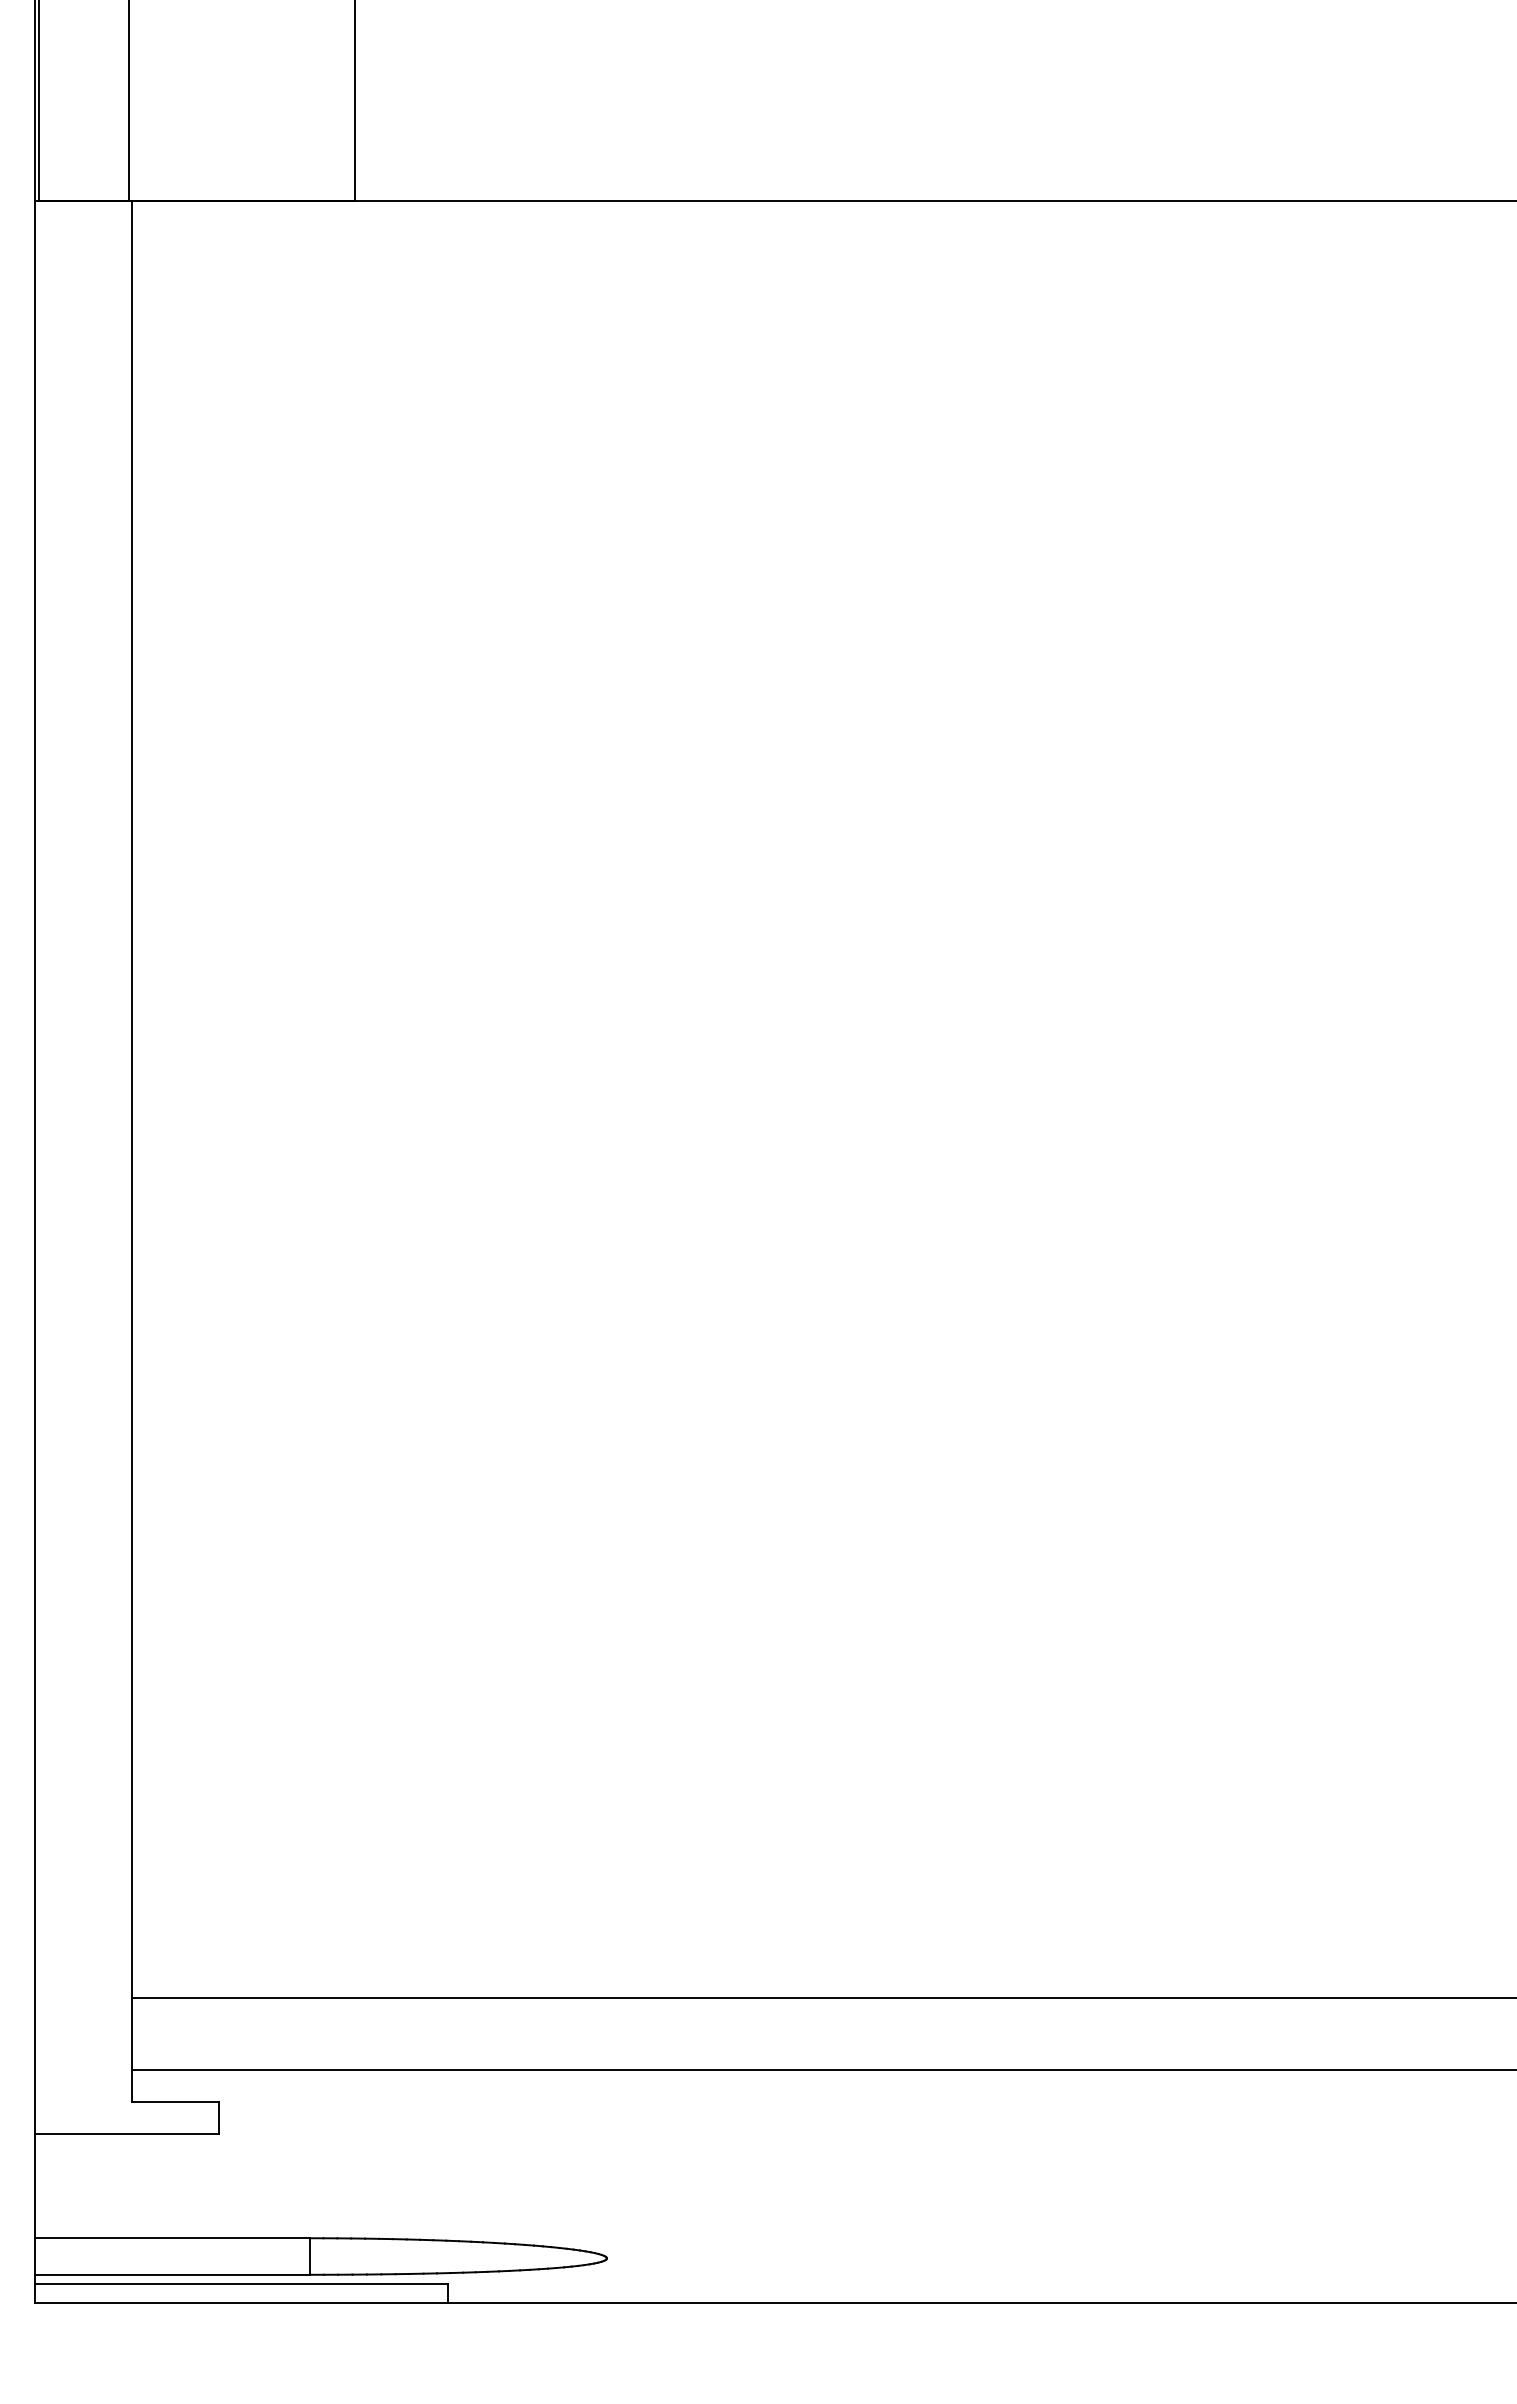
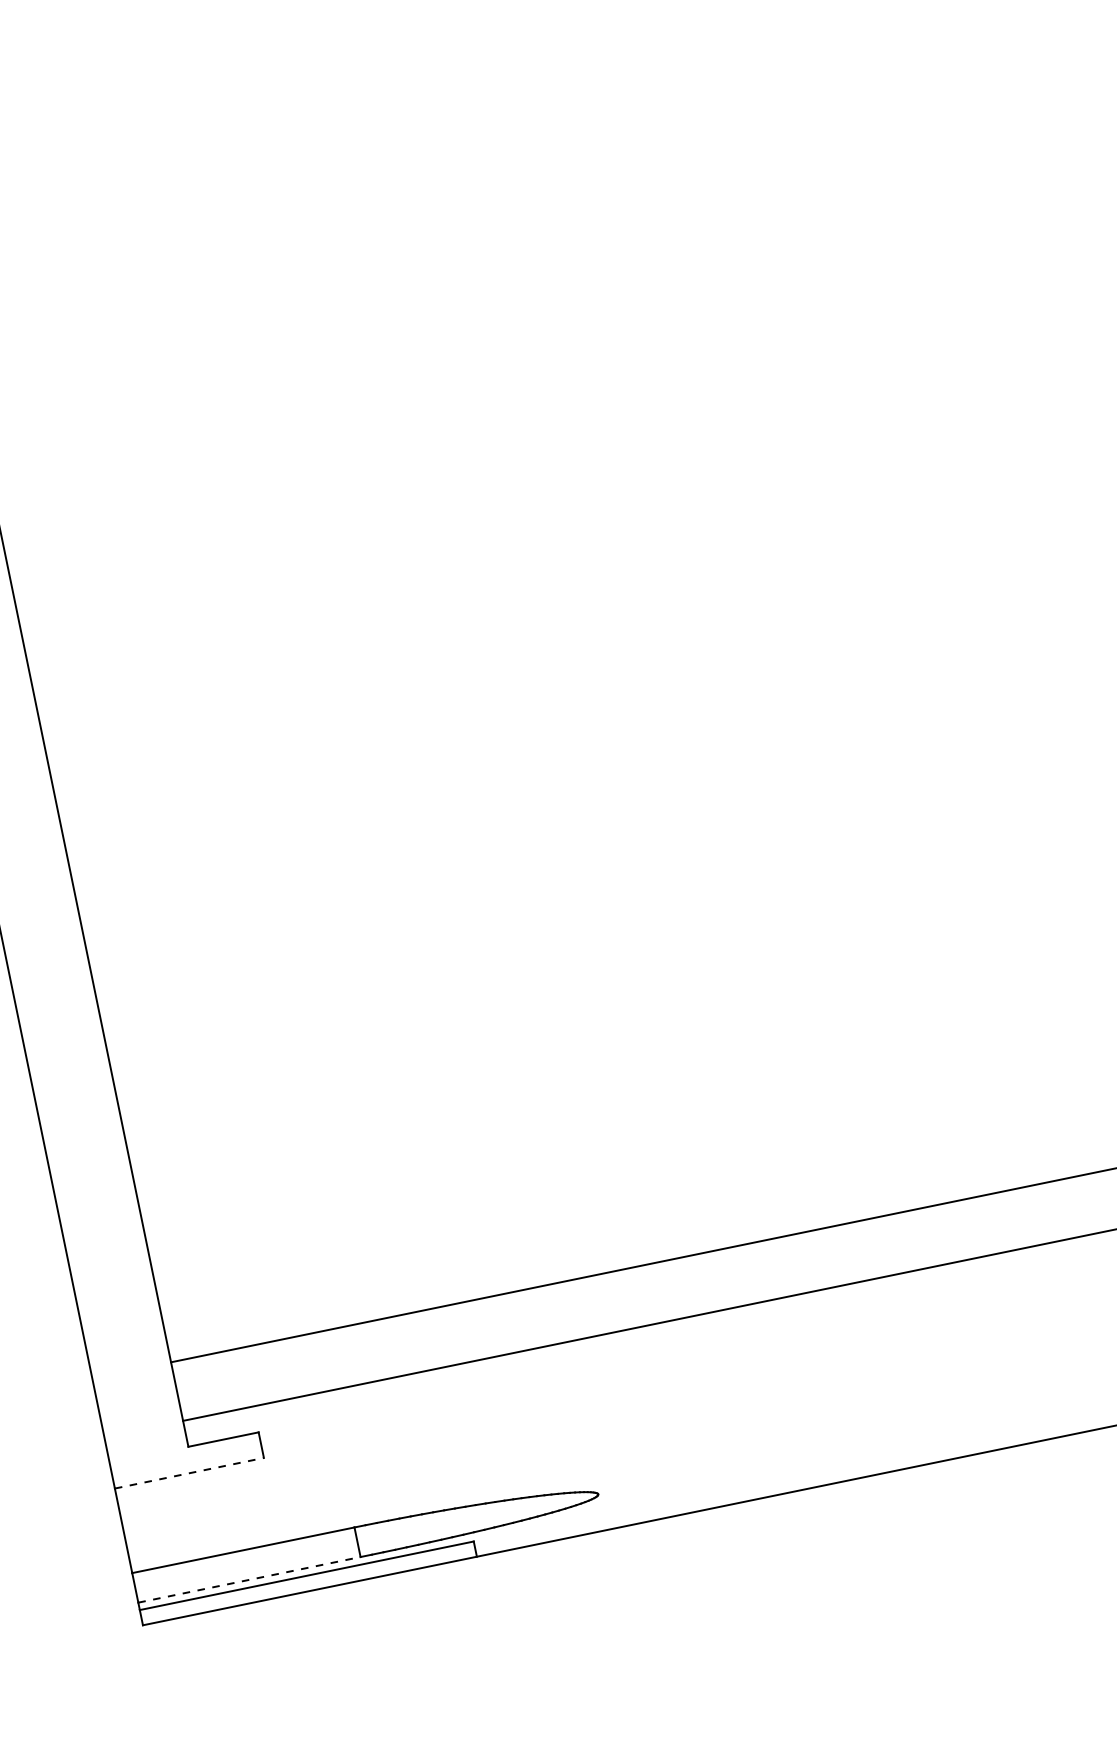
line: (127, 2133) -> (189, 1472), solid -> dashed
line: (172, 2274) -> (249, 1579), solid -> dashed

